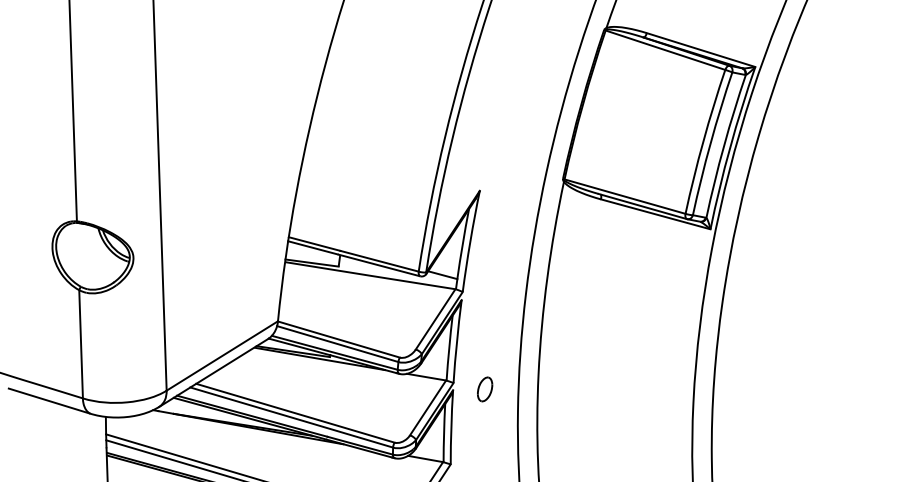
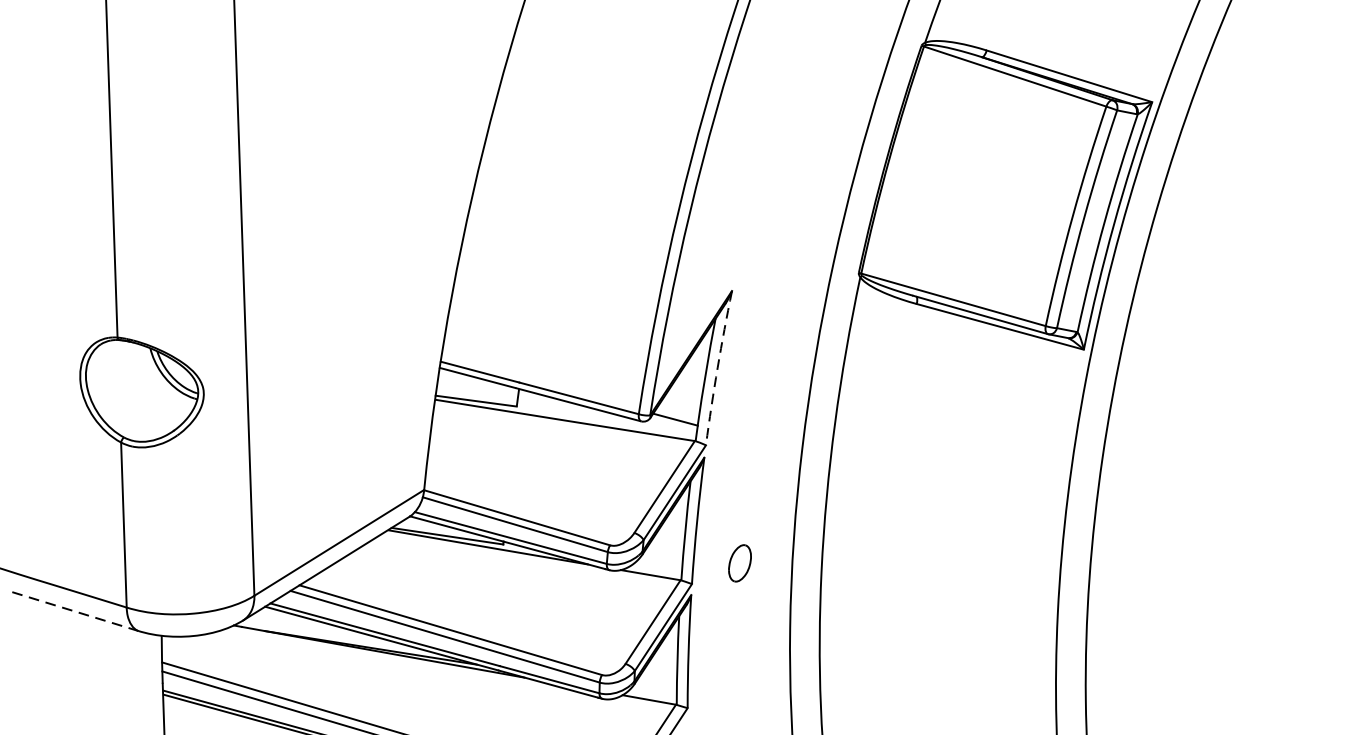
arc: (470, 241) -> (717, 368), solid -> dashed
part: (485, 389) -> (740, 563), moved
line: (49, 401) -> (75, 612), solid -> dashed

